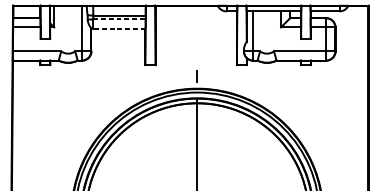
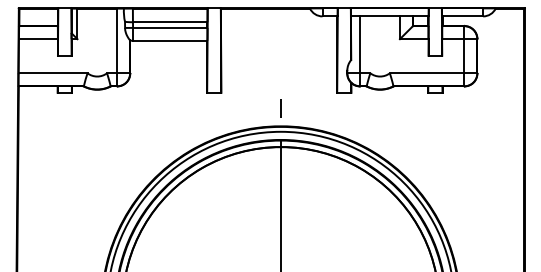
line: (119, 19) -> (170, 27), dashed -> solid
line: (118, 28) -> (169, 40), dashed -> solid

